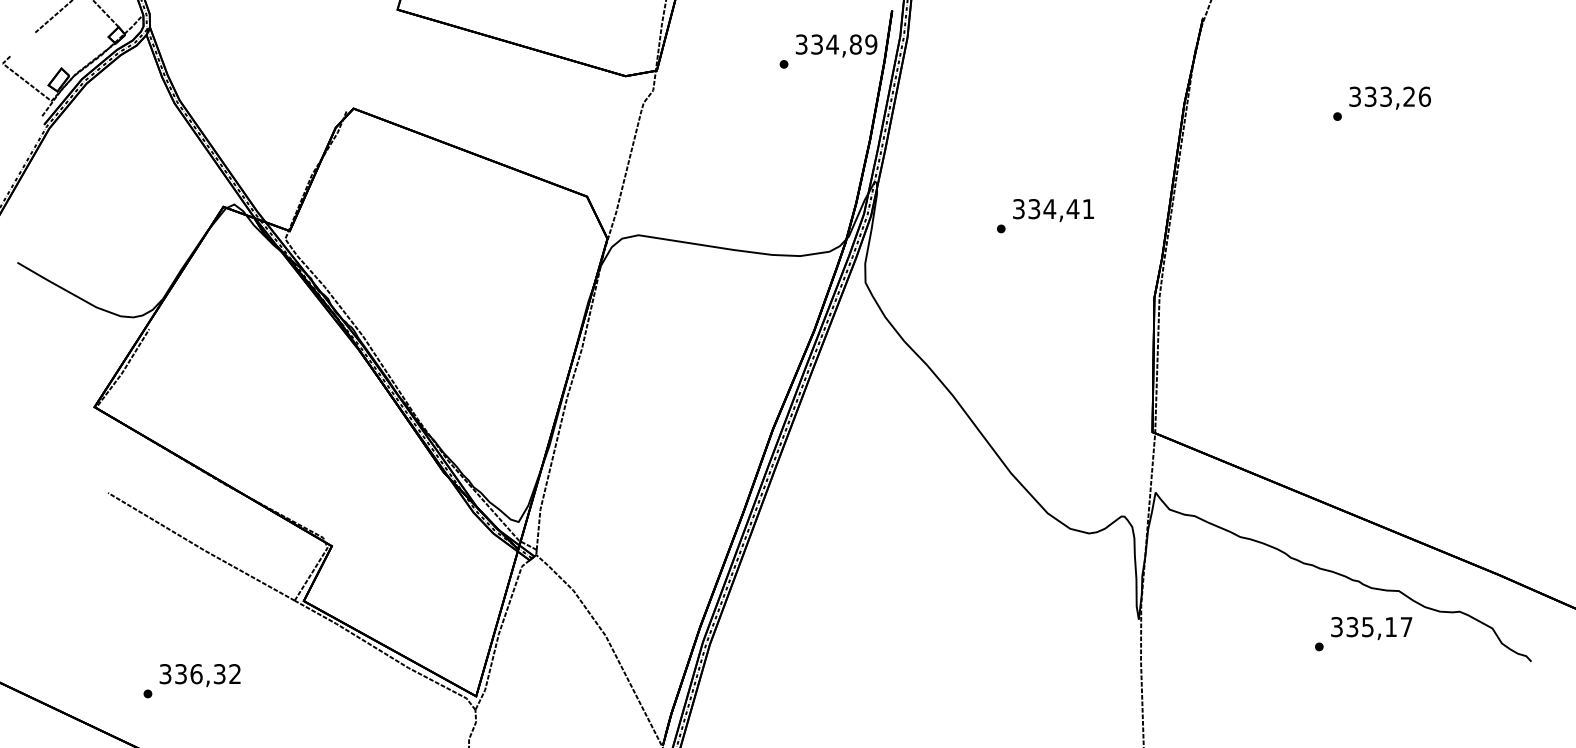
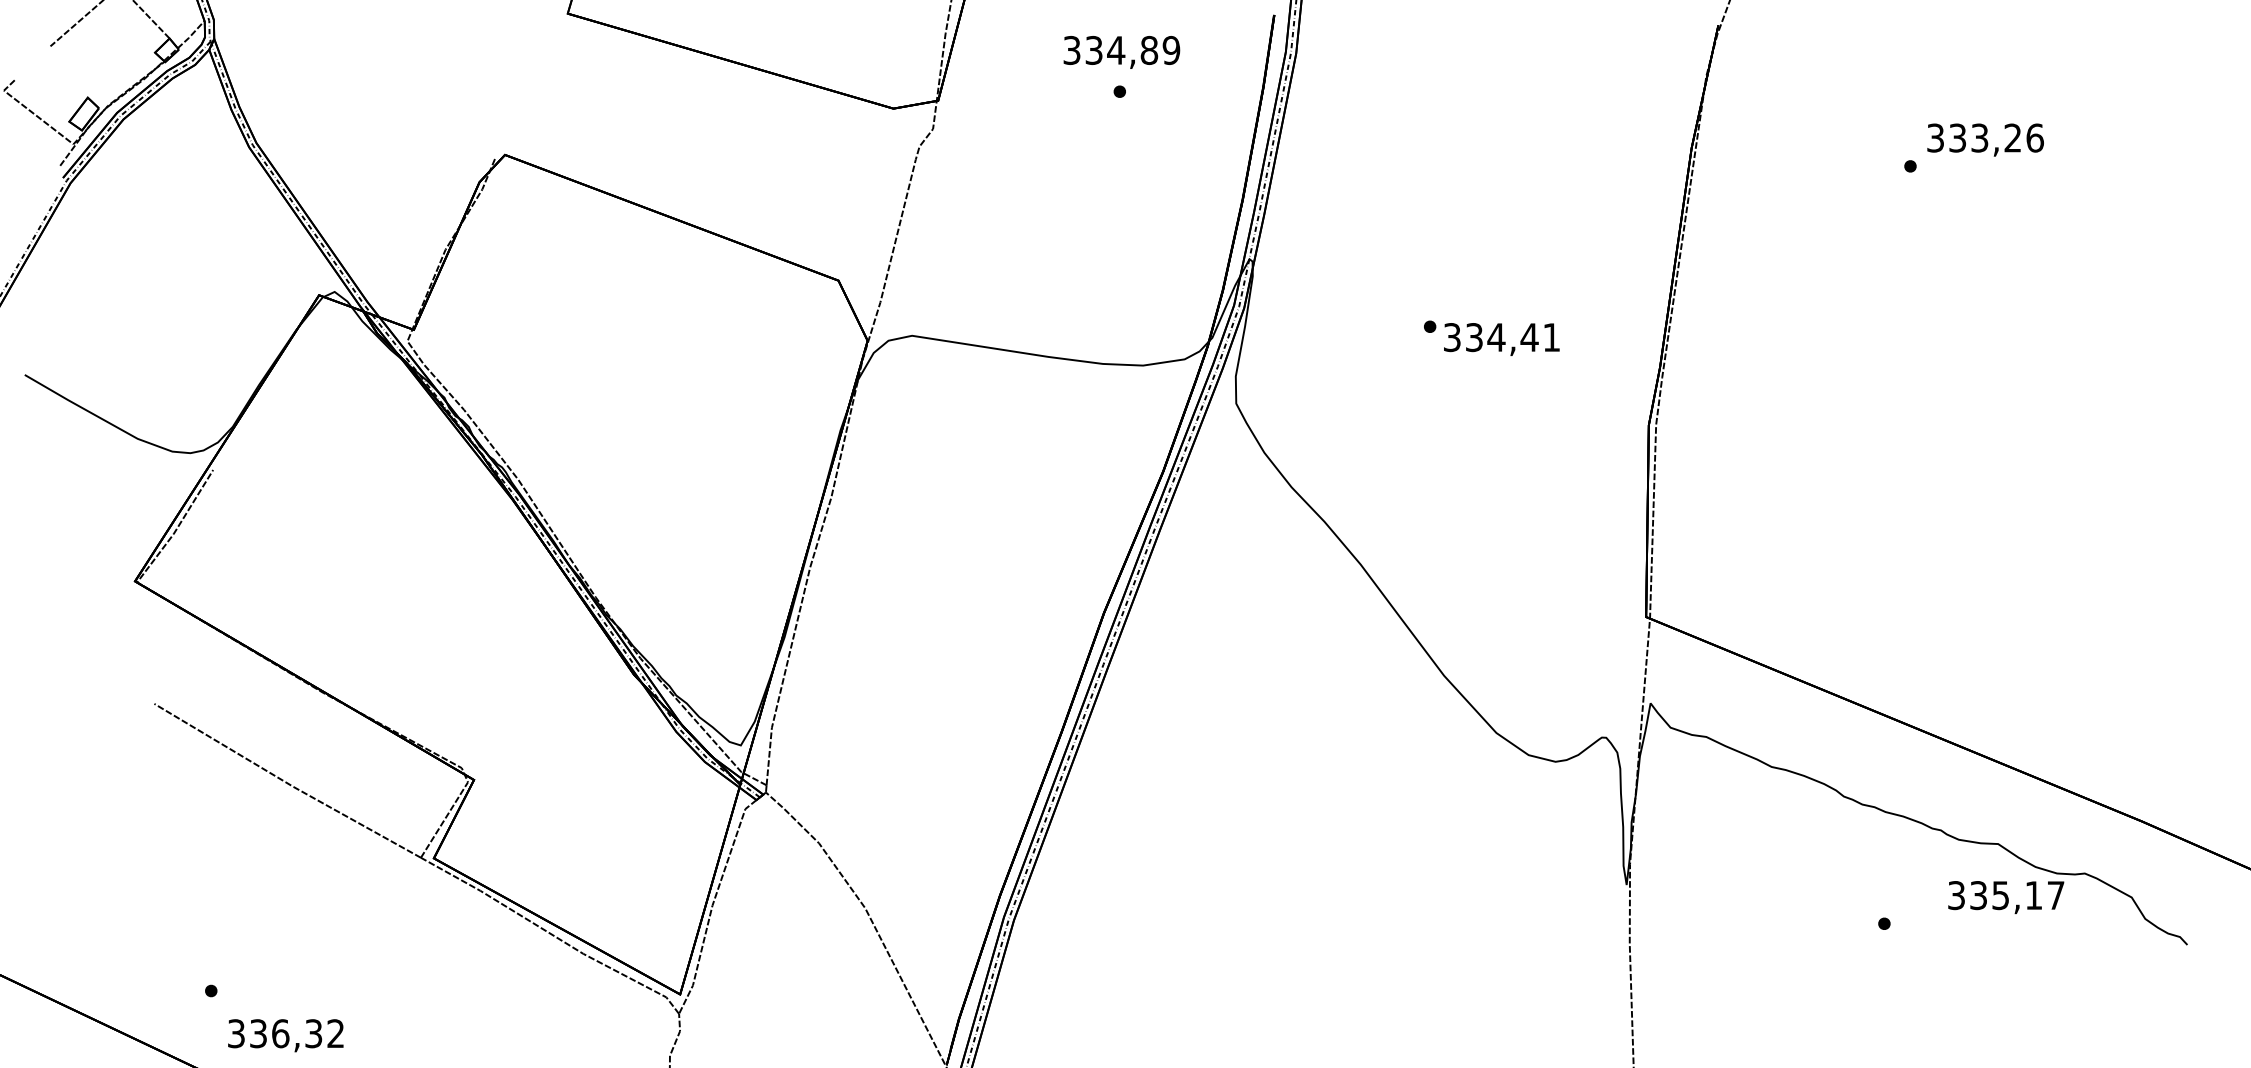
text: (836, 46) -> (1121, 52), moved
text: (1053, 210) -> (1501, 339), moved
text: (1371, 628) -> (2006, 897), moved
text: (199, 675) -> (285, 1035), moved

